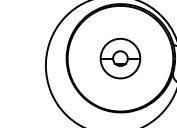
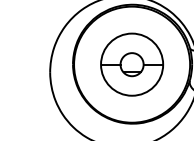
part: (120, 58) -> (132, 64), size x1.43

